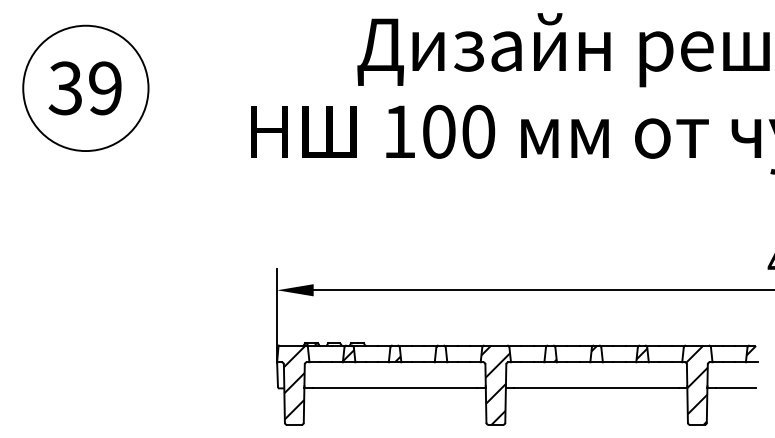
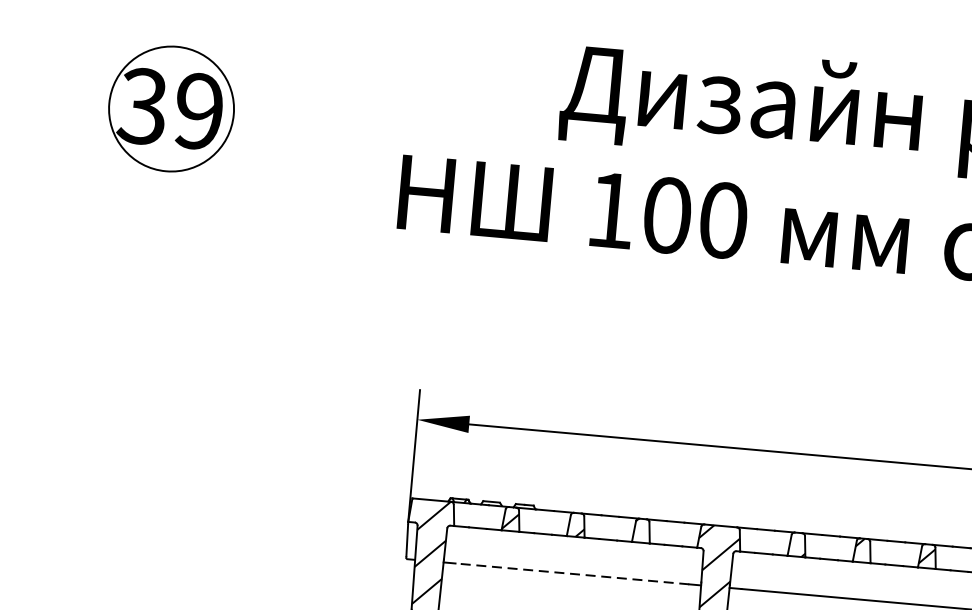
circle: (85, 88) -> (170, 109), size x0.7
line: (394, 388) -> (571, 574), solid -> dashed

